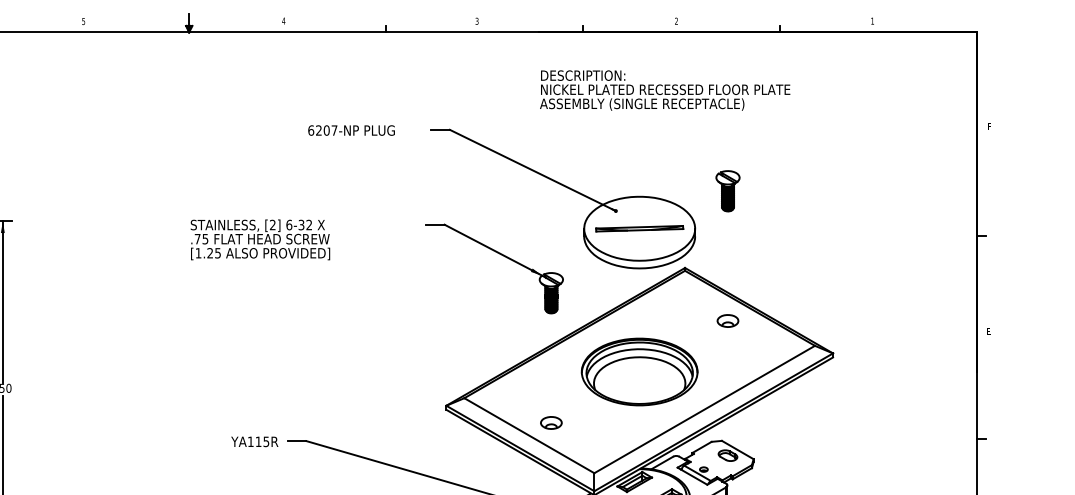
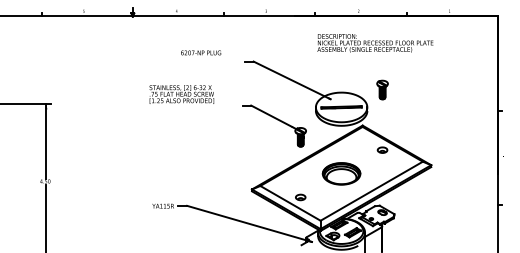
text: (665, 90) -> (375, 43), moved
text: (352, 129) -> (201, 52), moved
text: (259, 239) -> (181, 94), moved
part: (639, 371) -> (341, 173), size x0.7

